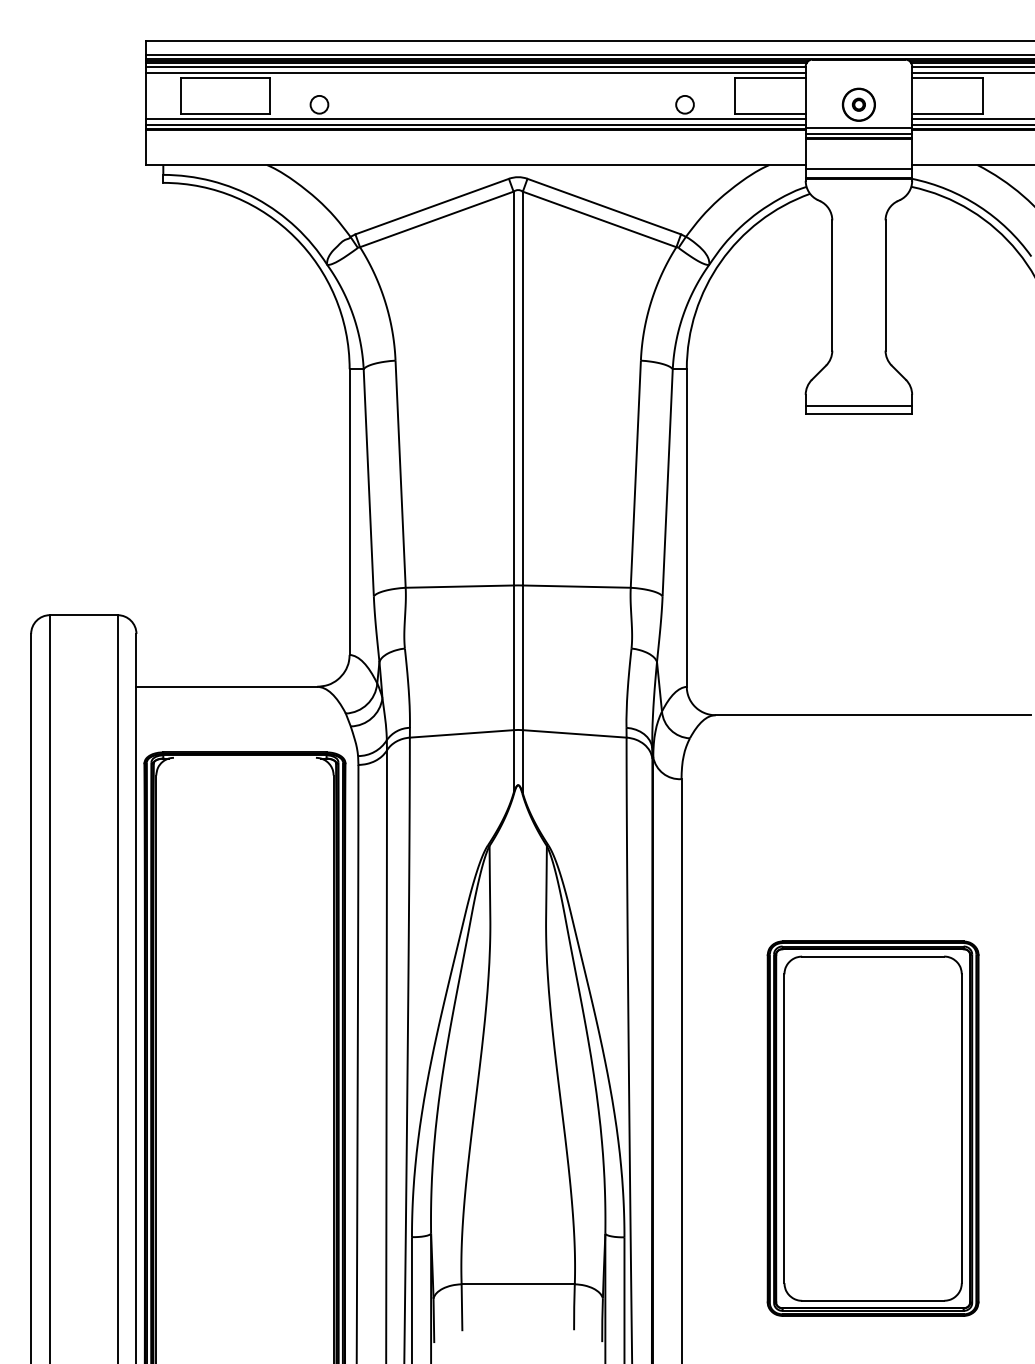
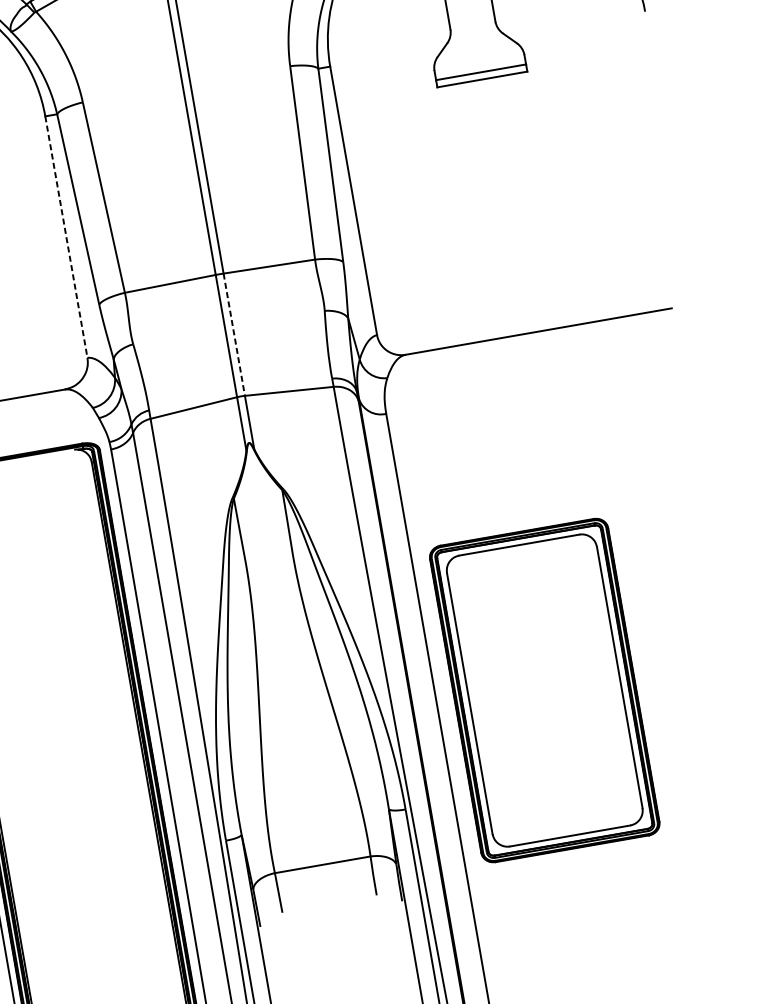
line: (349, 512) -> (66, 237), solid -> dashed
line: (522, 658) -> (234, 335), solid -> dashed
part: (872, 1128) -> (544, 690), moved

